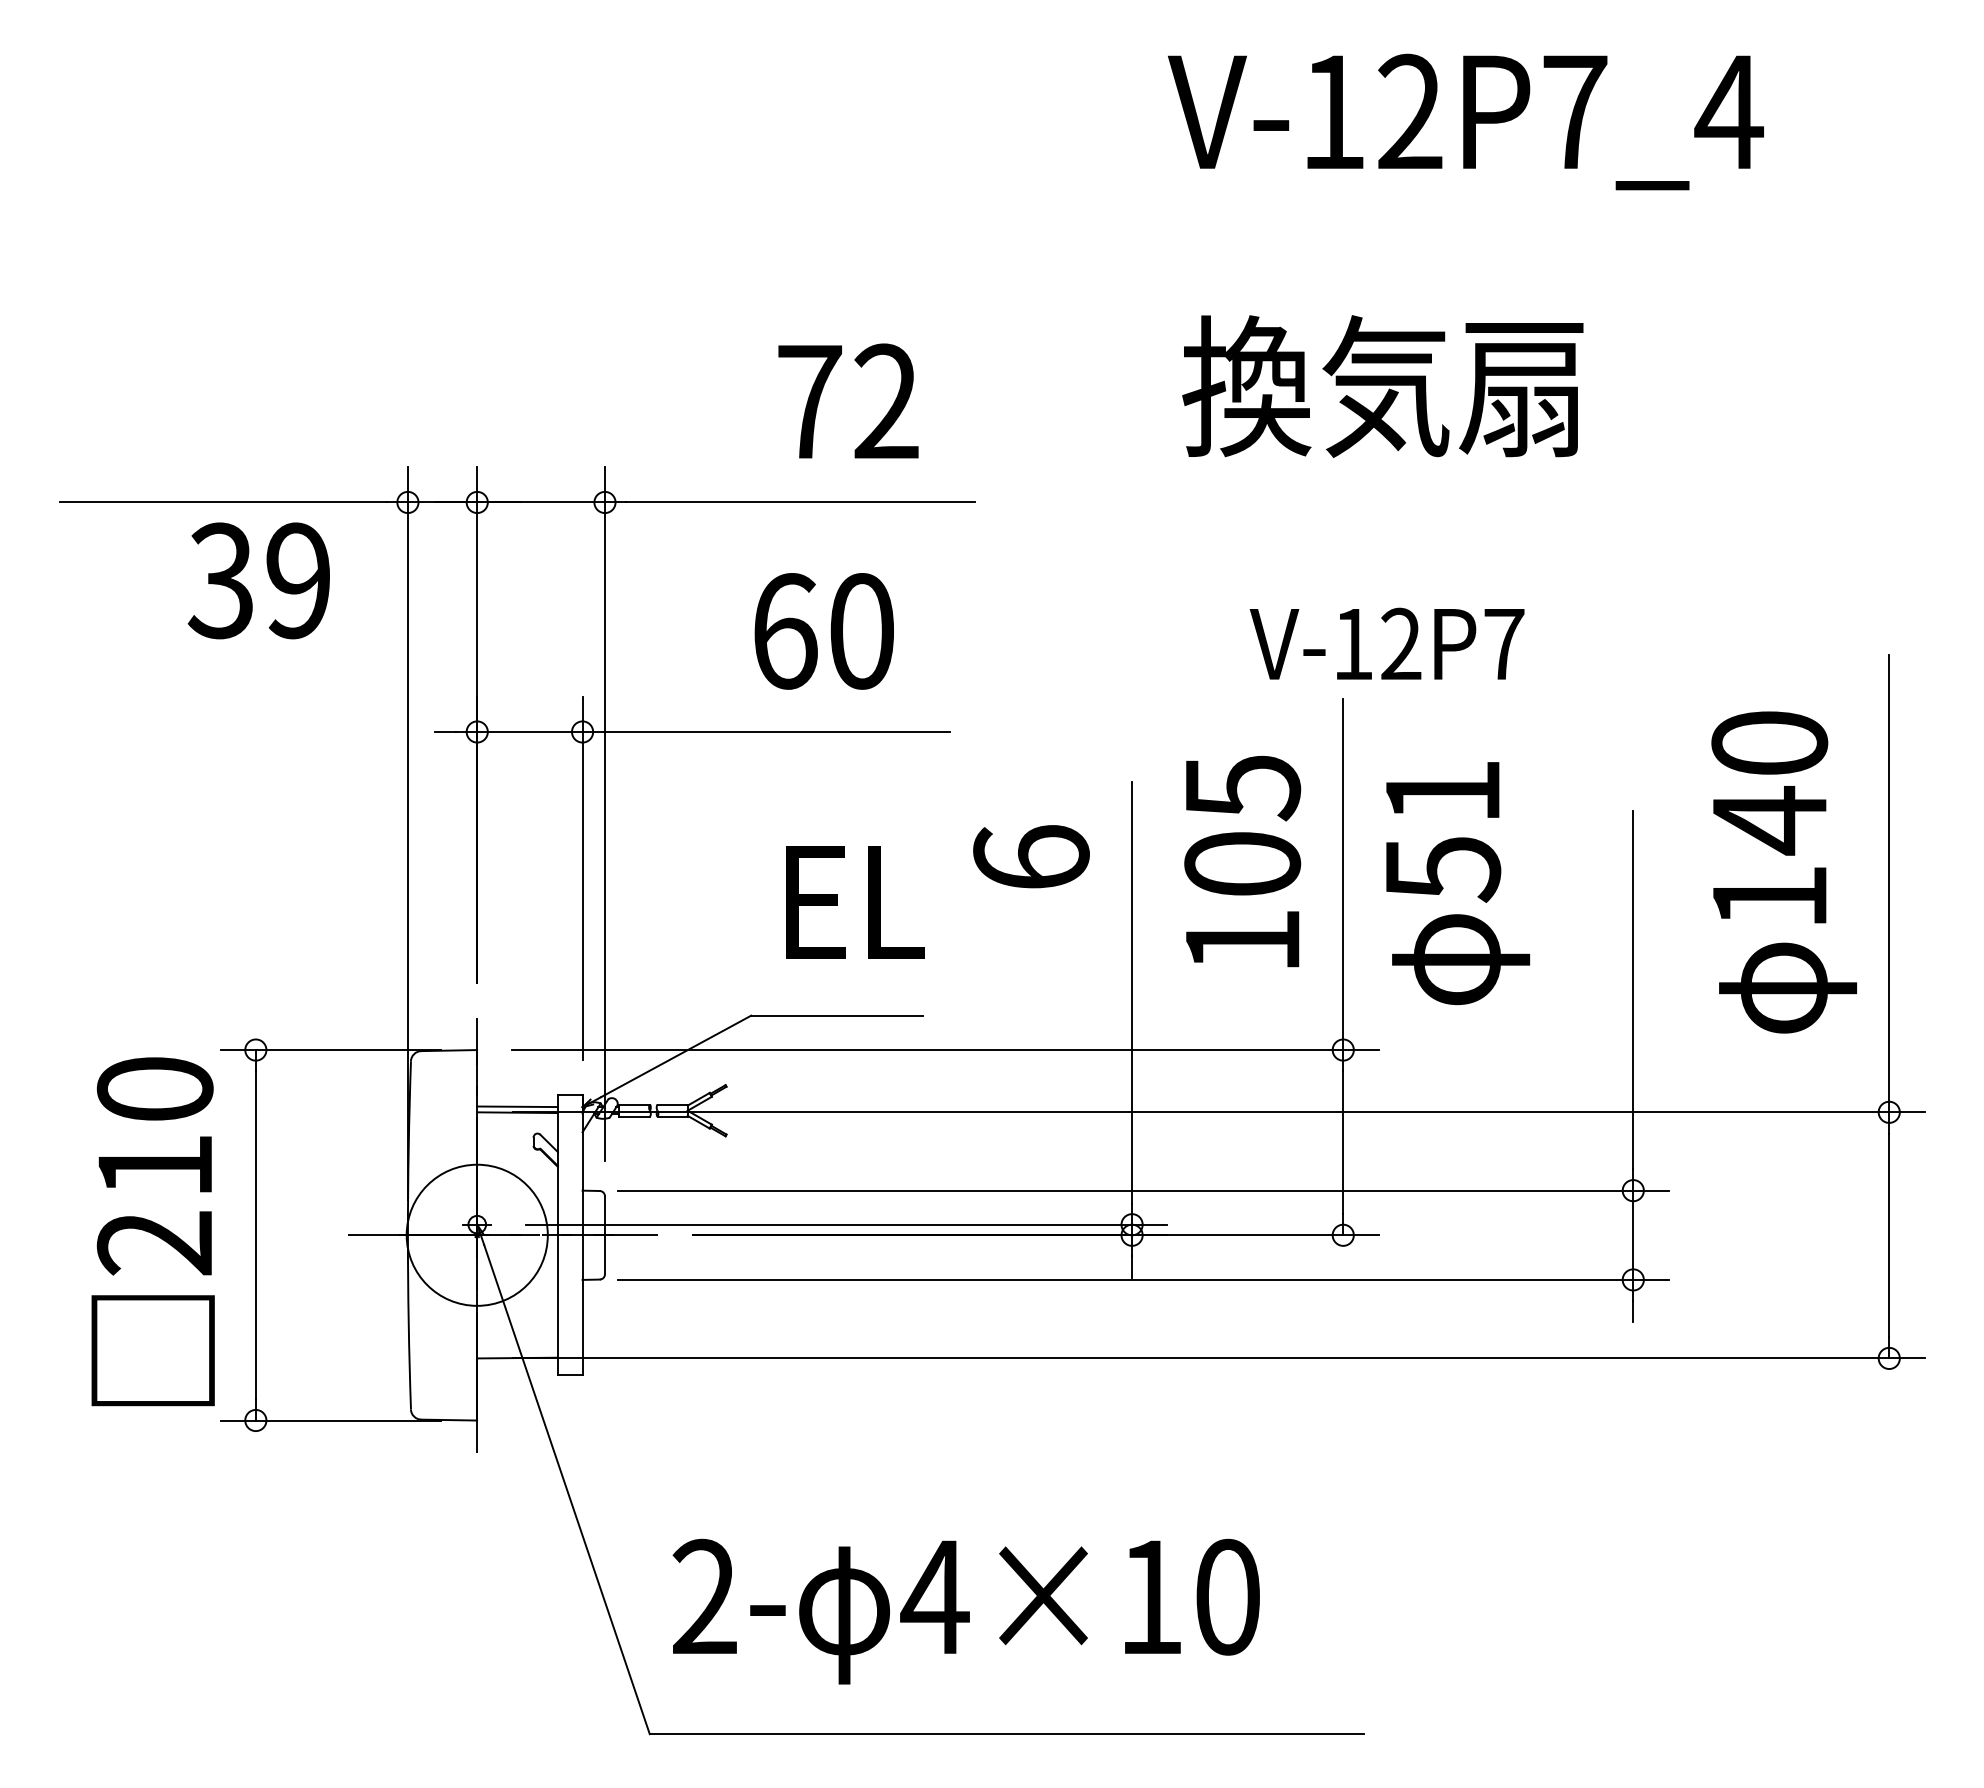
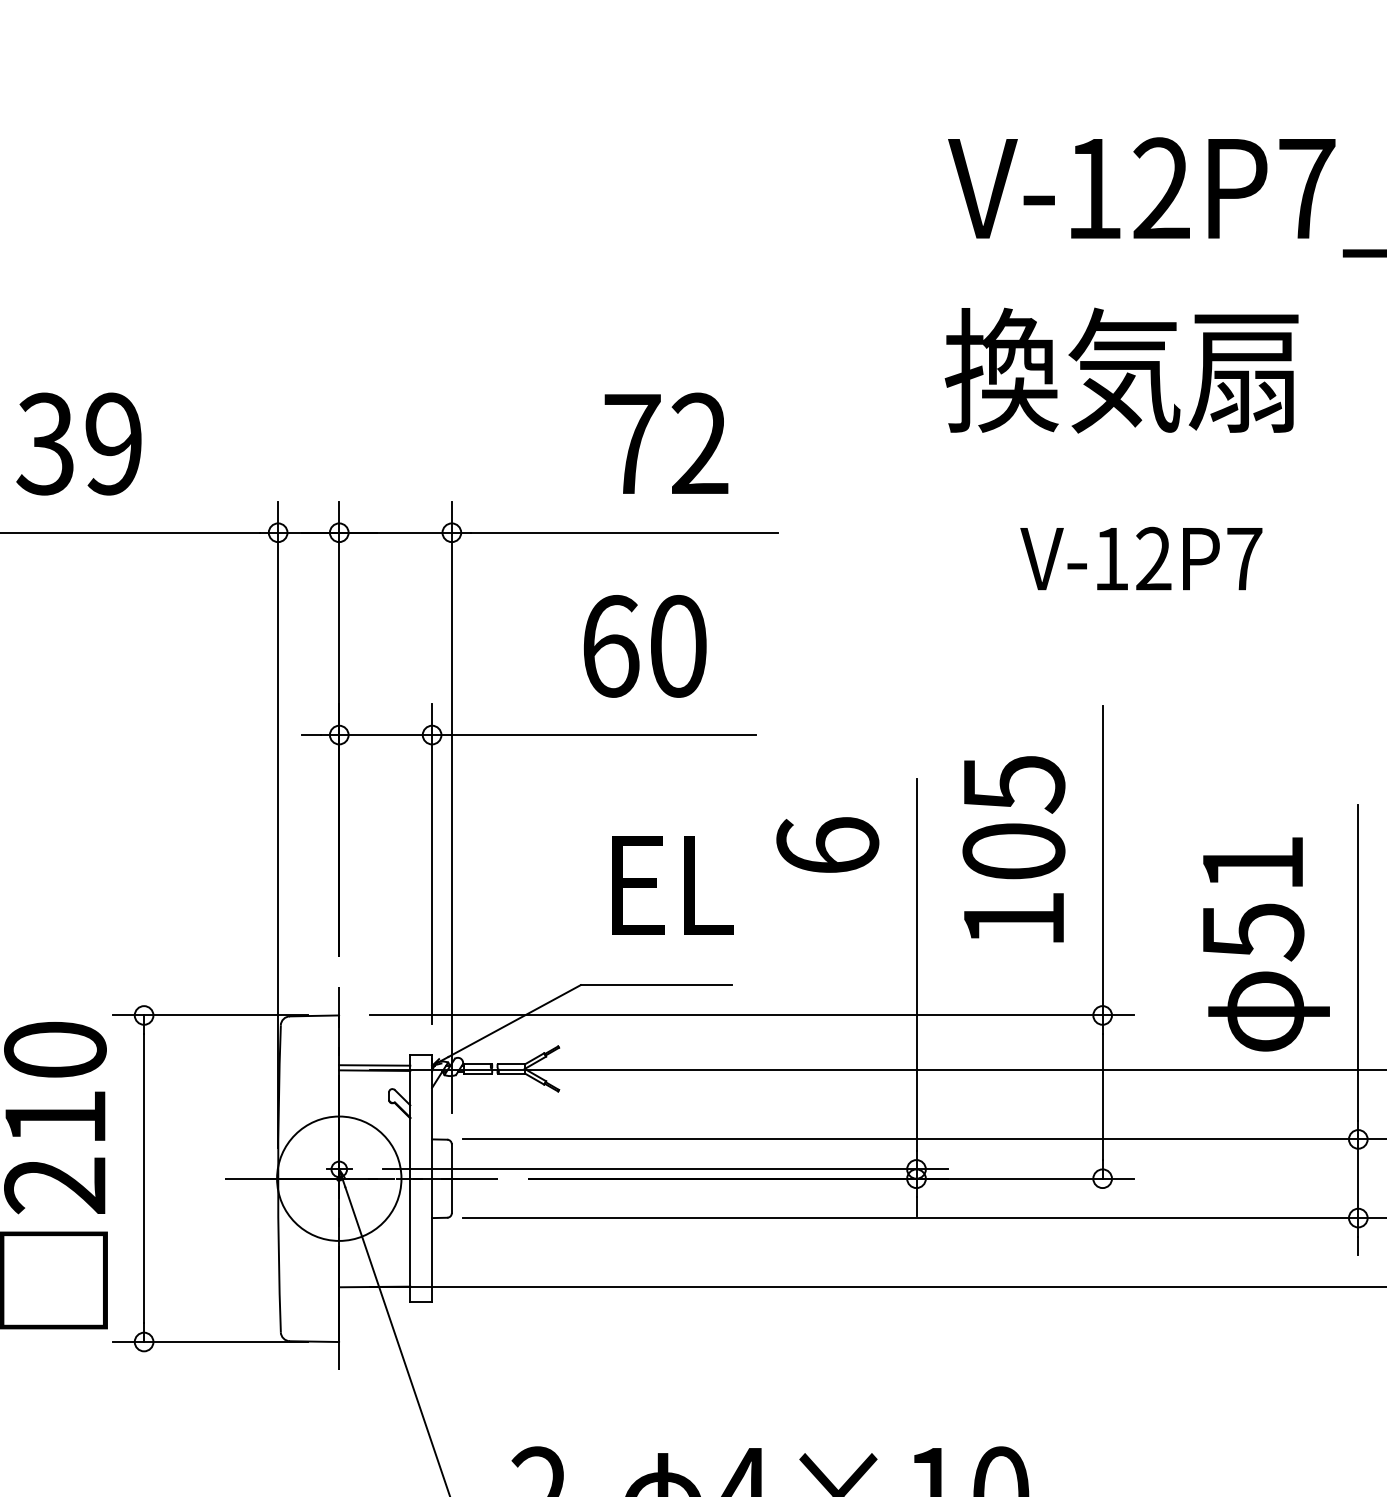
text: (1382, 386) -> (1121, 370), moved
text: (258, 580) -> (78, 443), moved
text: (1386, 643) -> (1140, 558), moved
text: (1458, 883) -> (1266, 944), moved

